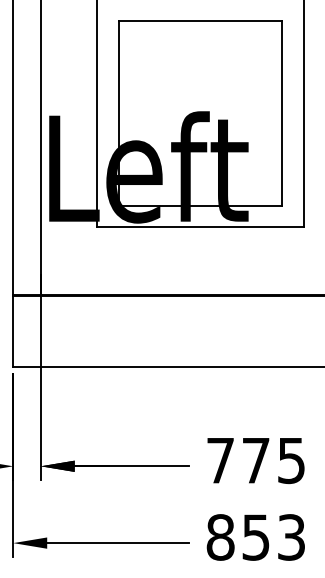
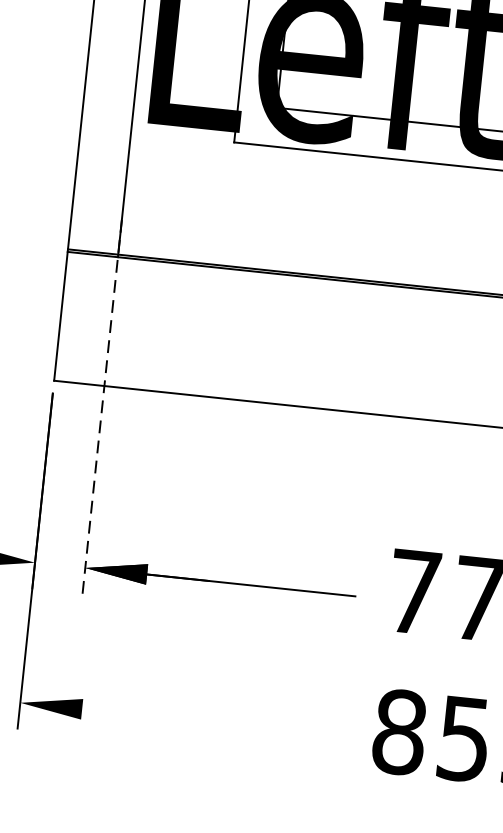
line: (40, 378) -> (101, 407), solid -> dashed
line: (117, 543) -> (210, 723), removed

